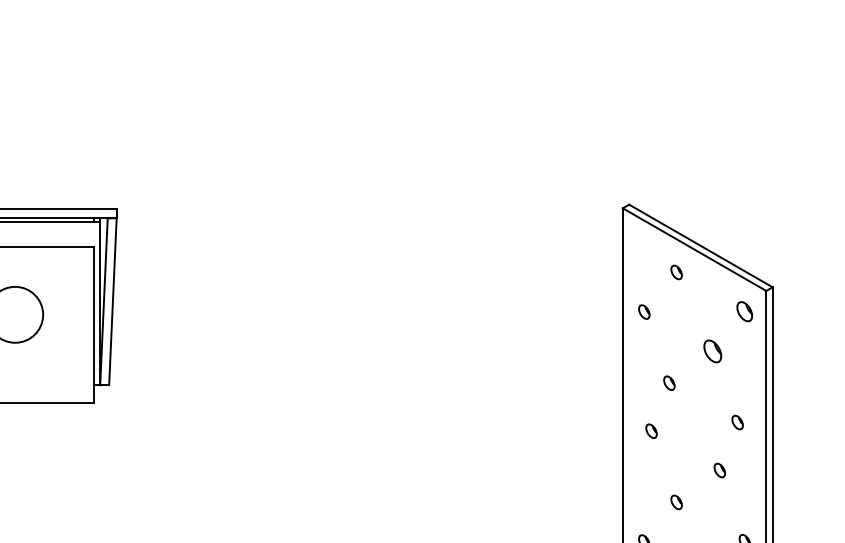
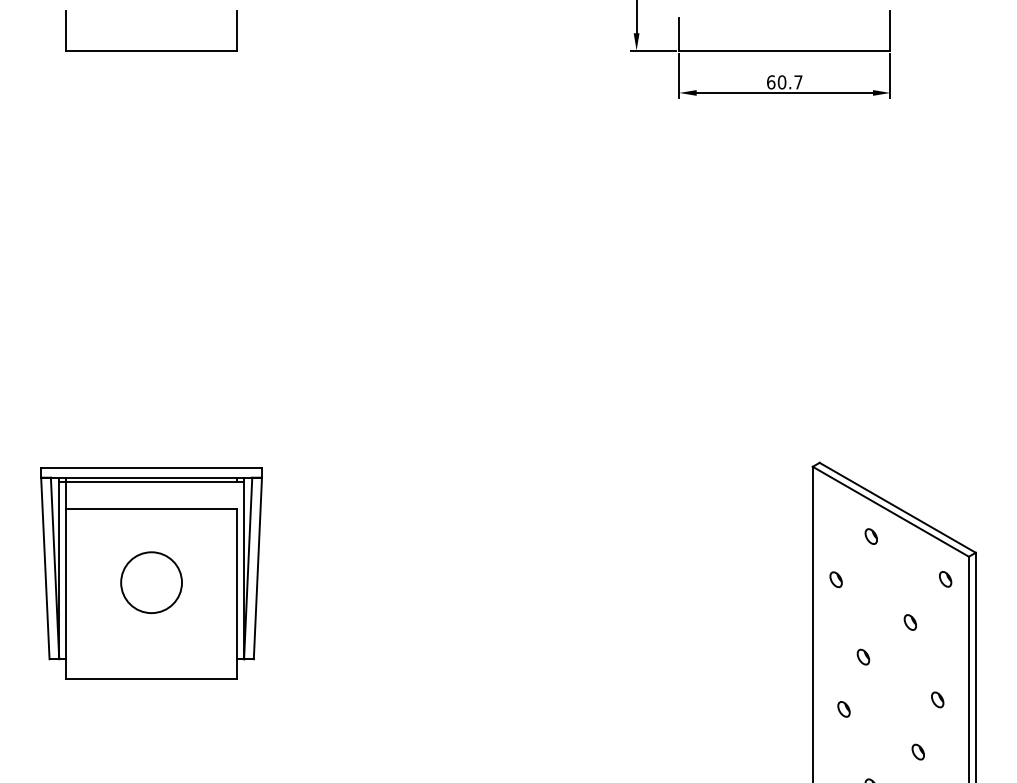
part: (744, 311) -> (945, 579), size x0.71
part: (711, 351) -> (909, 622), size x0.62

